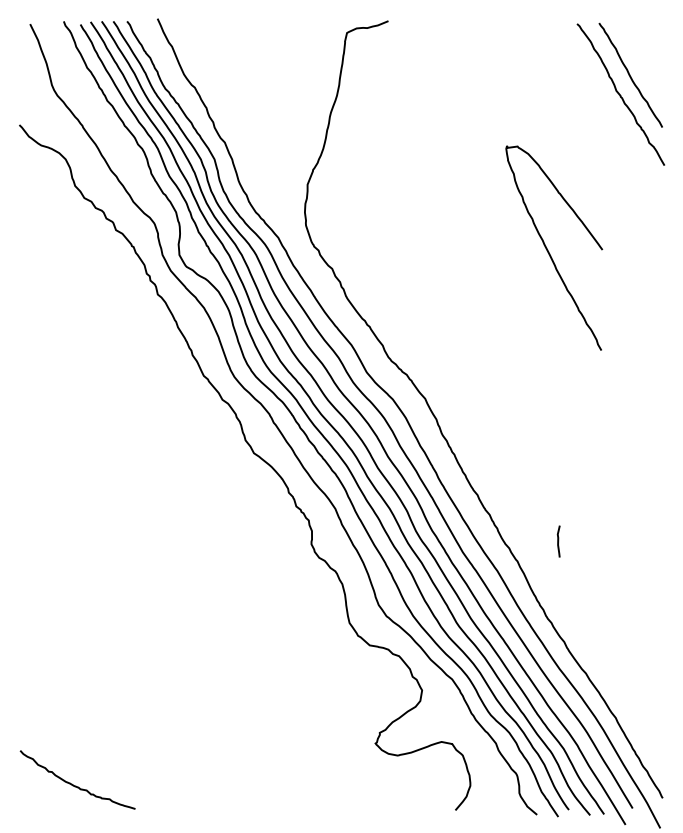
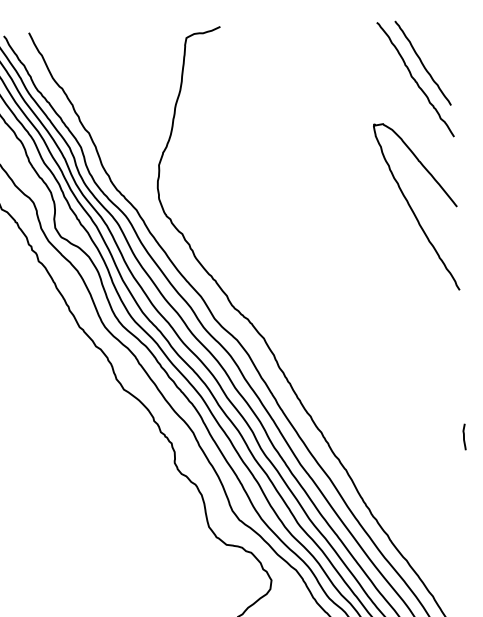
curve: (549, 251) -> (413, 209), moved
curve: (558, 541) -> (464, 436), moved

